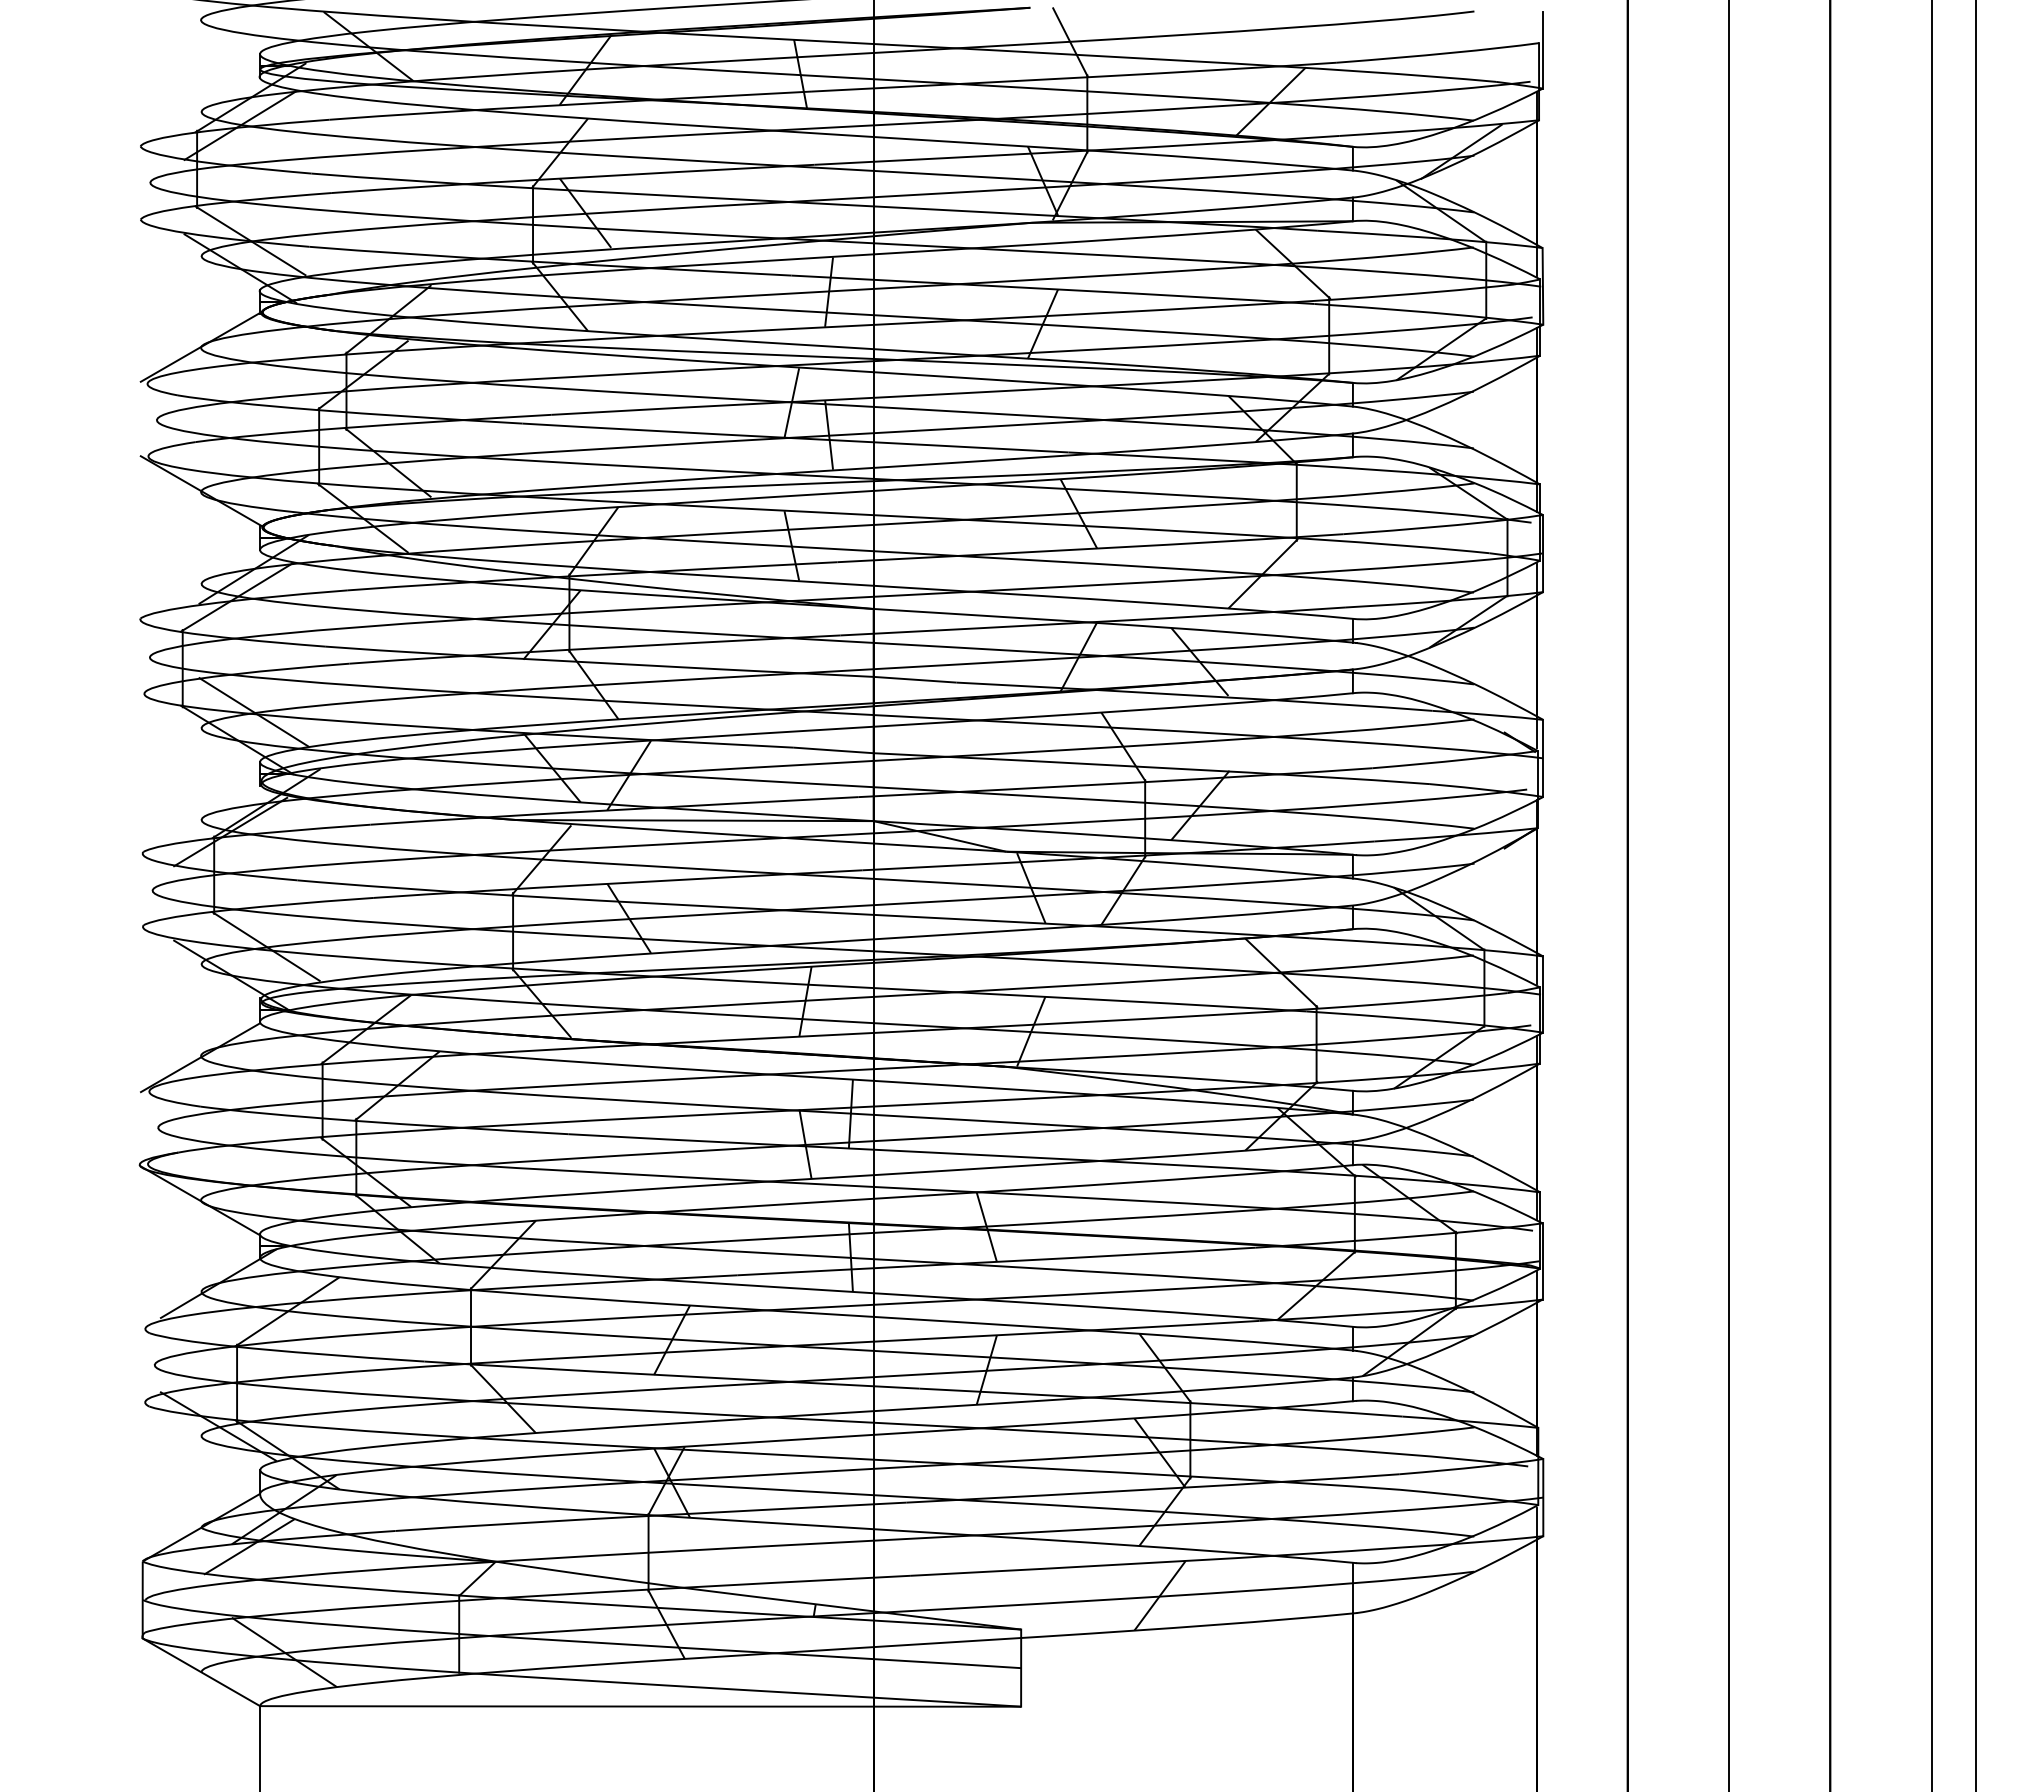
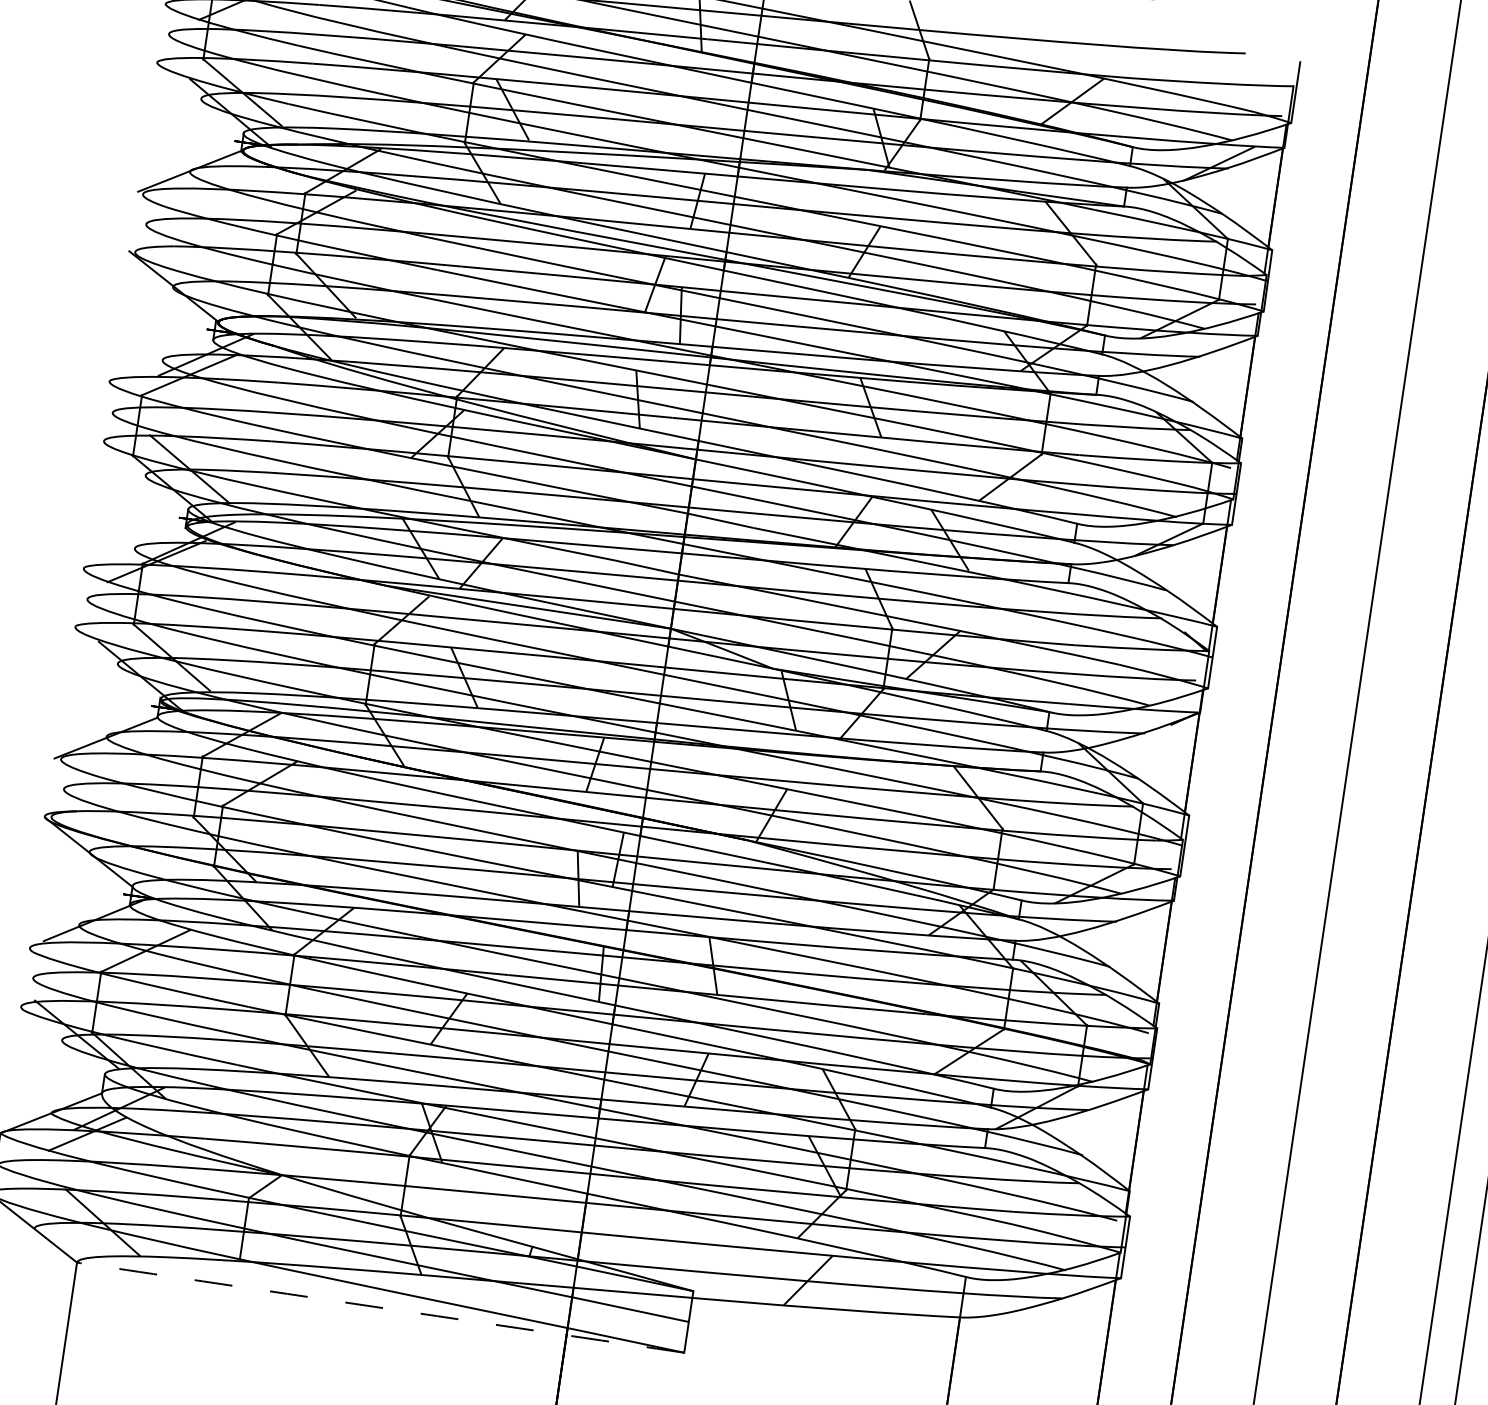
arc: (629, 1706) -> (371, 1306), solid -> dashed

